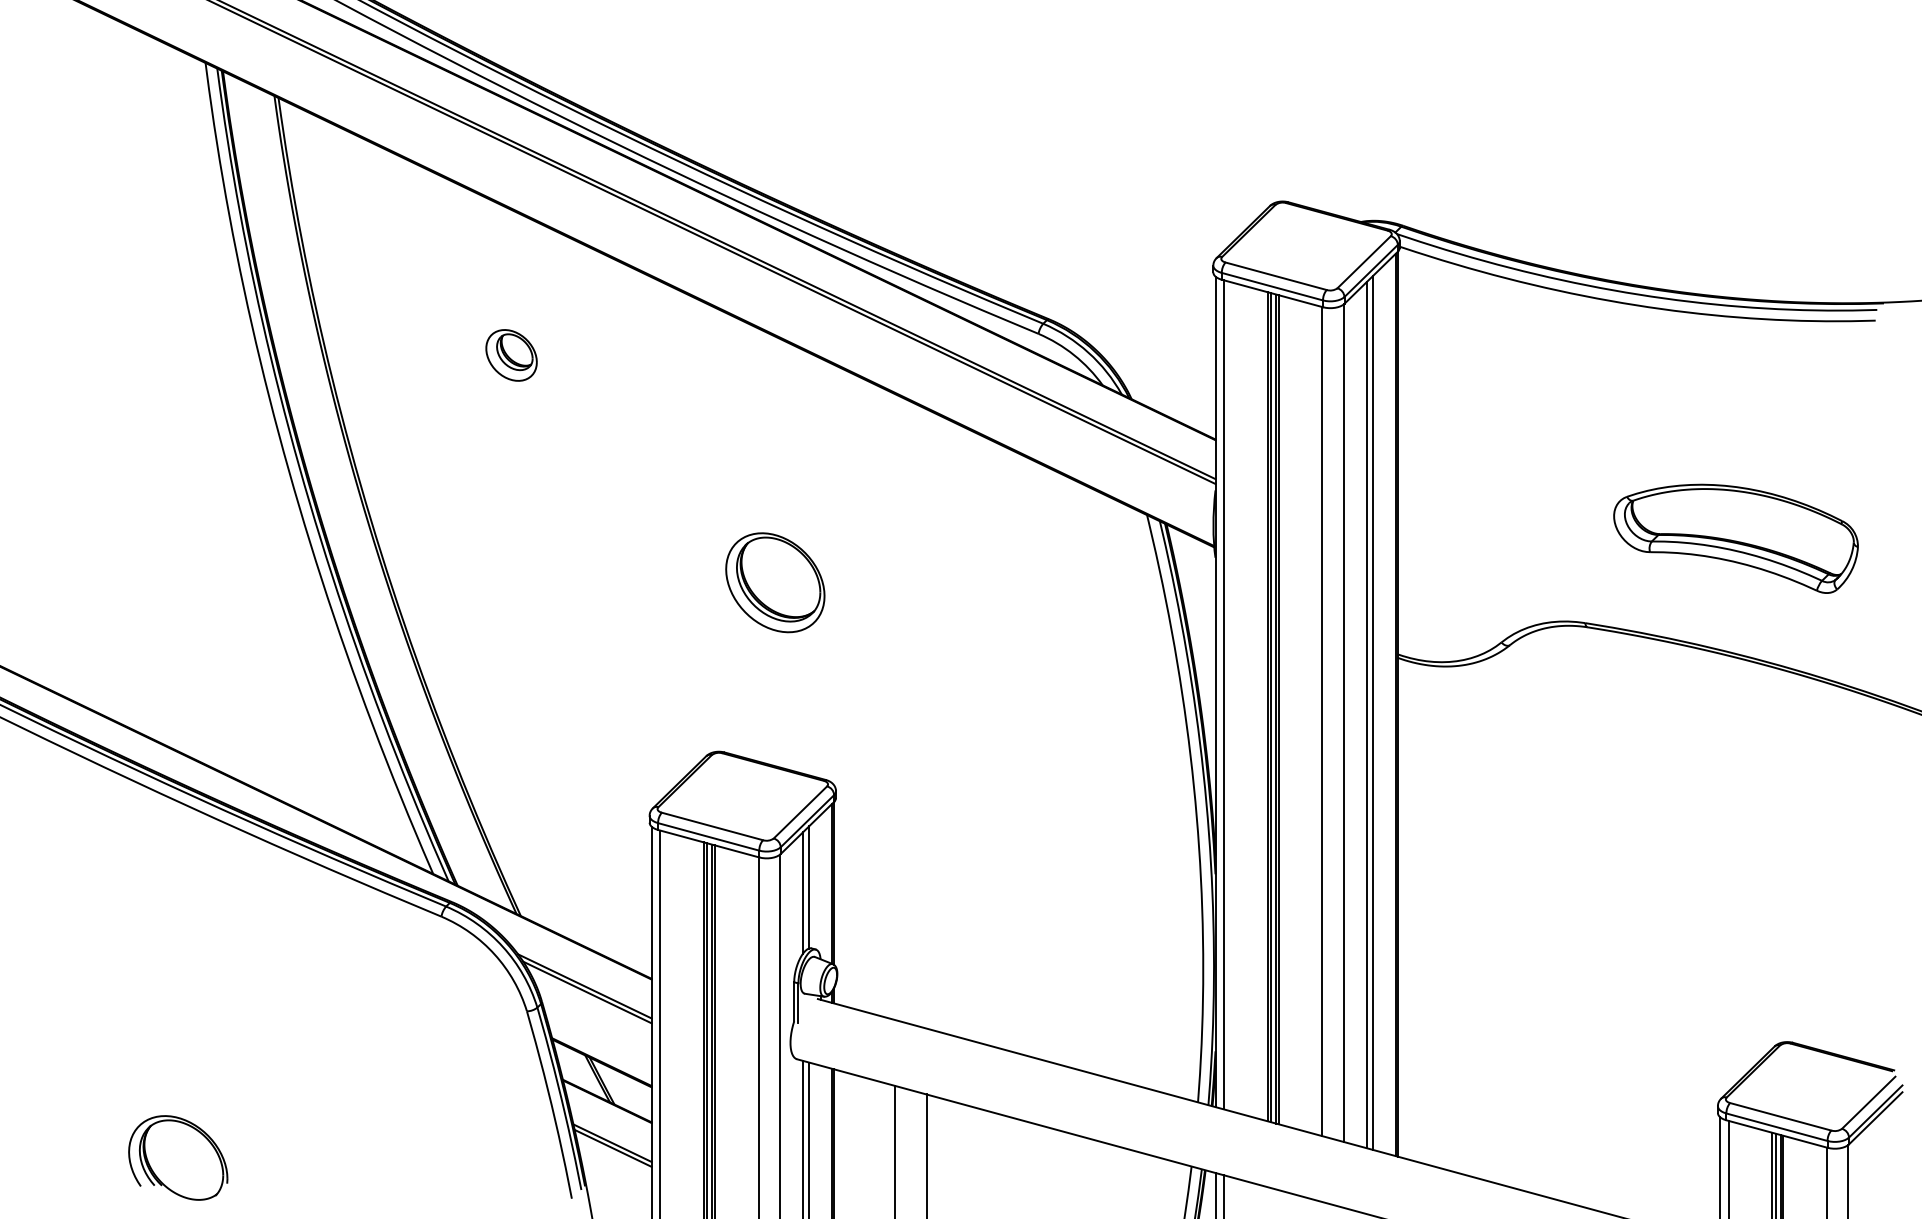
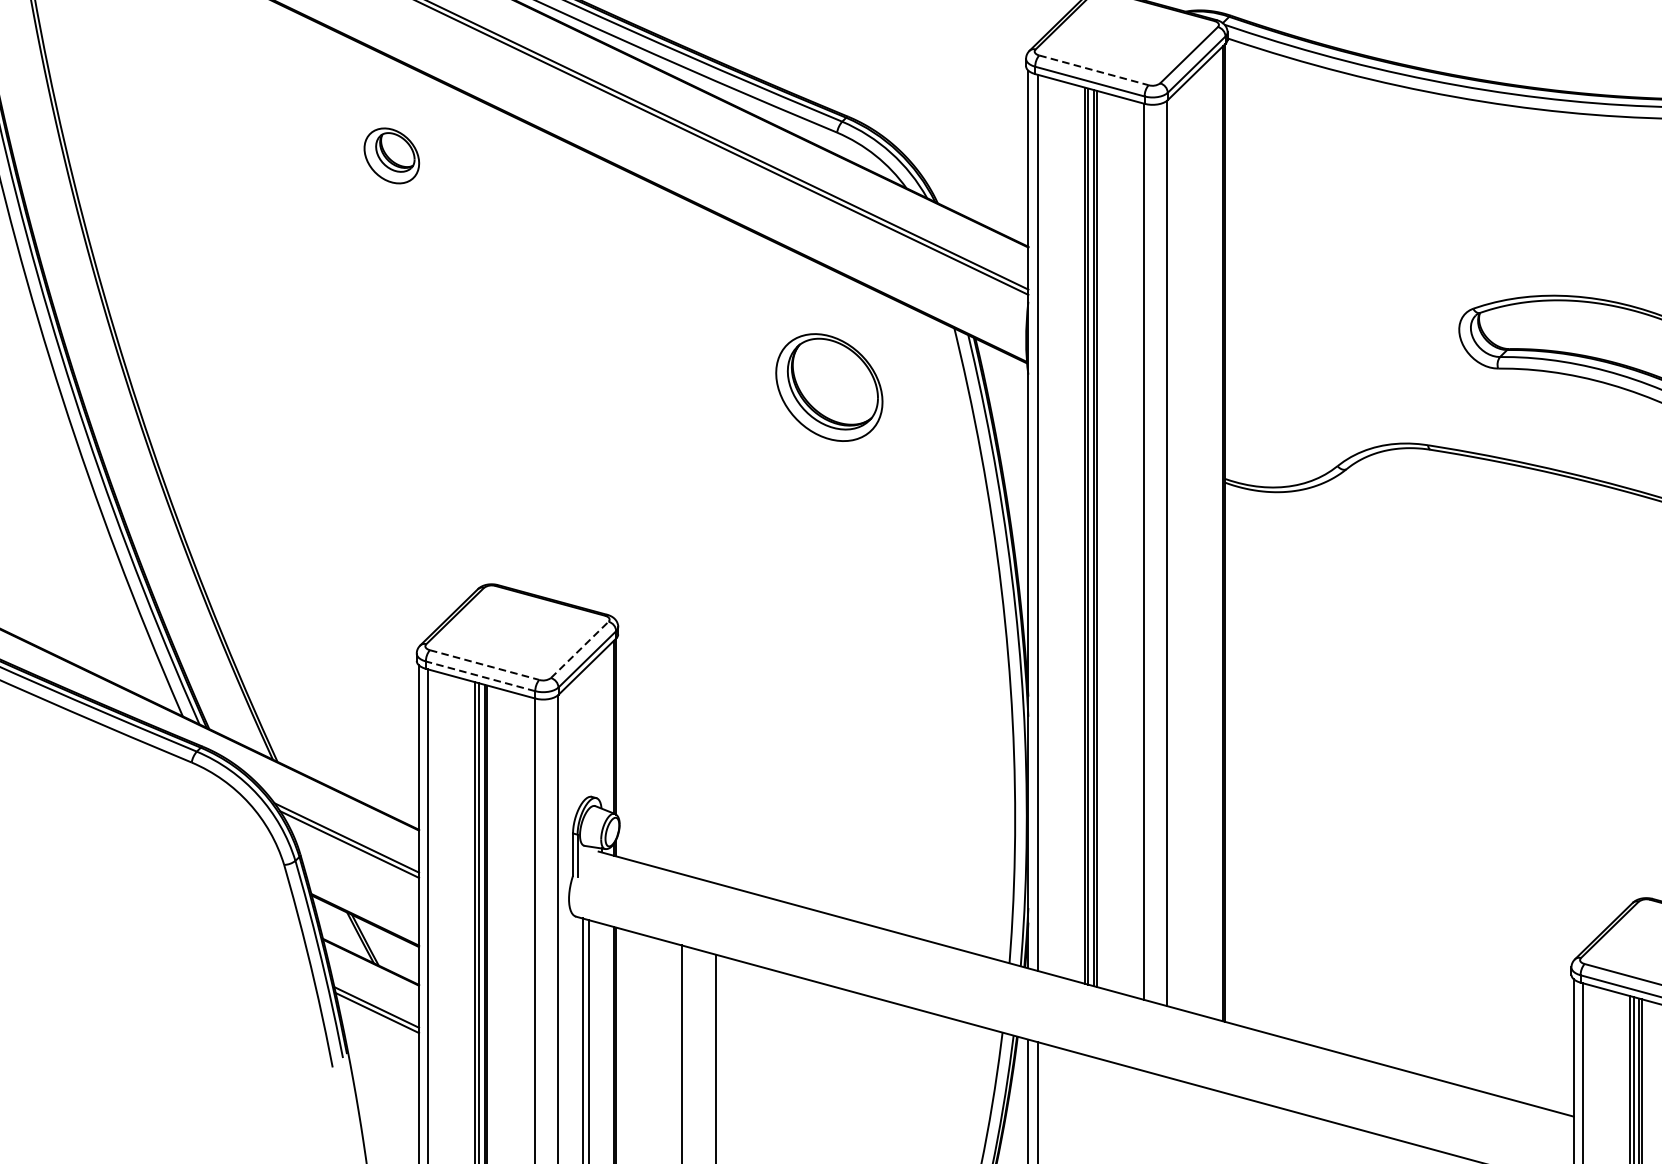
line: (1276, 276) -> (1094, 70), solid -> dashed
part: (511, 355) -> (391, 155), moved
part: (775, 582) -> (829, 387), moved
line: (1372, 712) -> (1198, 541), removed
line: (1366, 715) -> (1191, 545), removed
line: (800, 812) -> (579, 649), solid -> dashed
line: (712, 826) -> (484, 665), solid -> dashed
line: (708, 836) -> (480, 675), solid -> dashed
line: (809, 887) -> (589, 731), removed
line: (803, 892) -> (583, 736), removed

